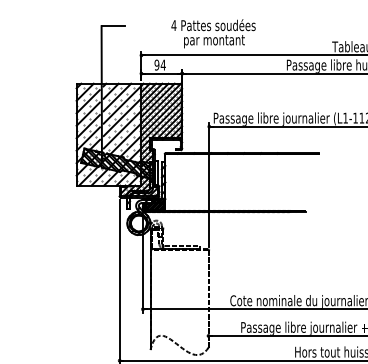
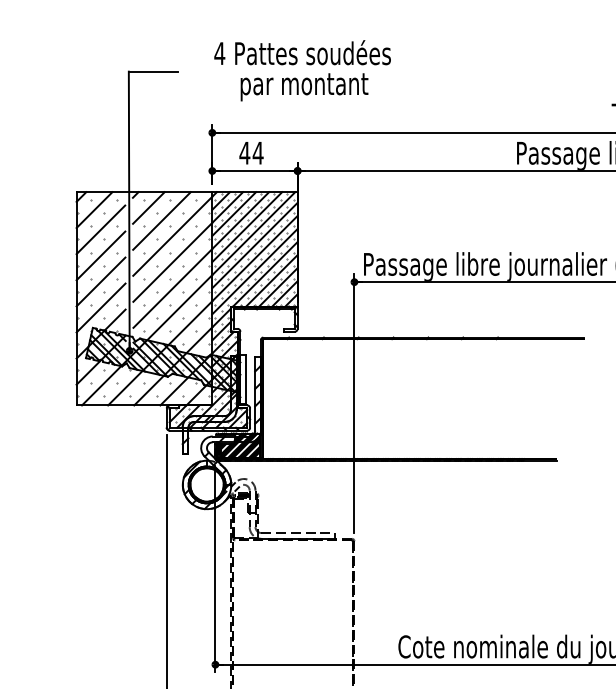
text: (213, 33) -> (302, 70), moved
text: (156, 64) -> (243, 151), 94 -> 44

